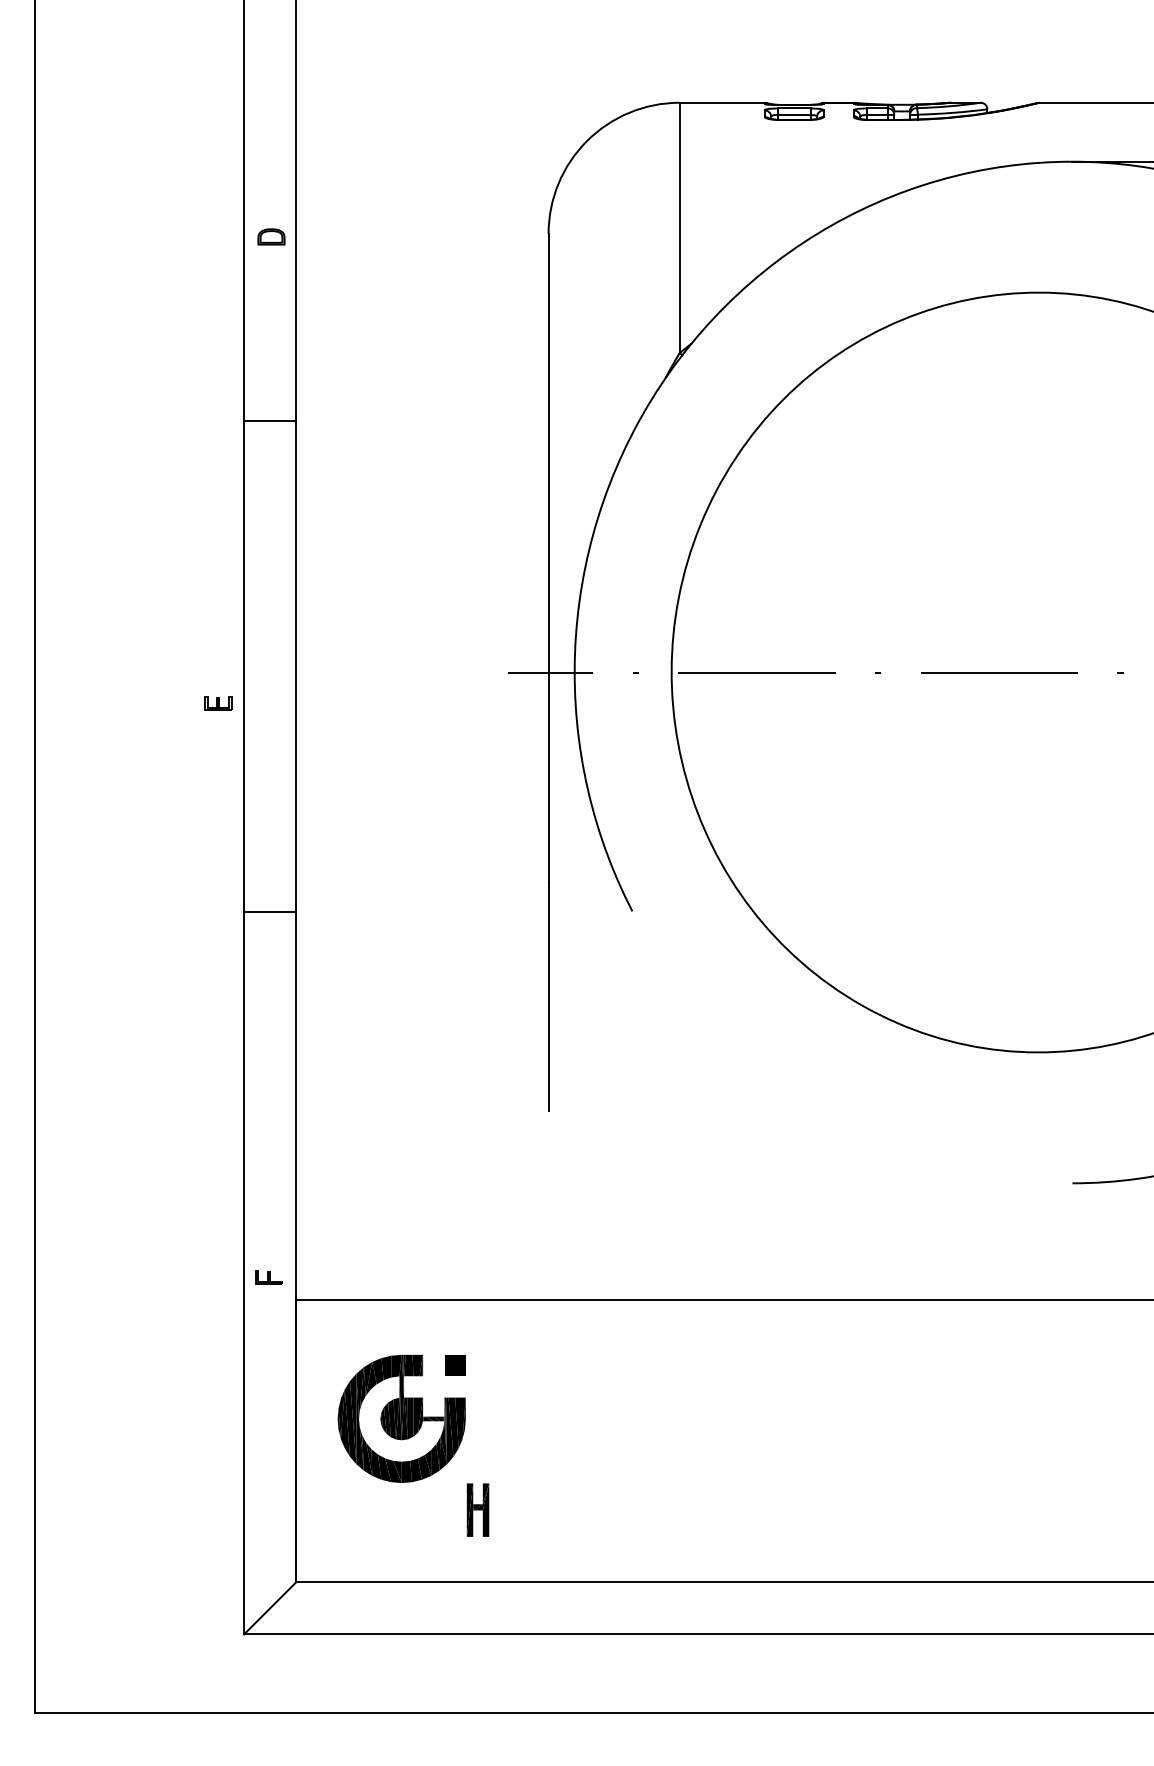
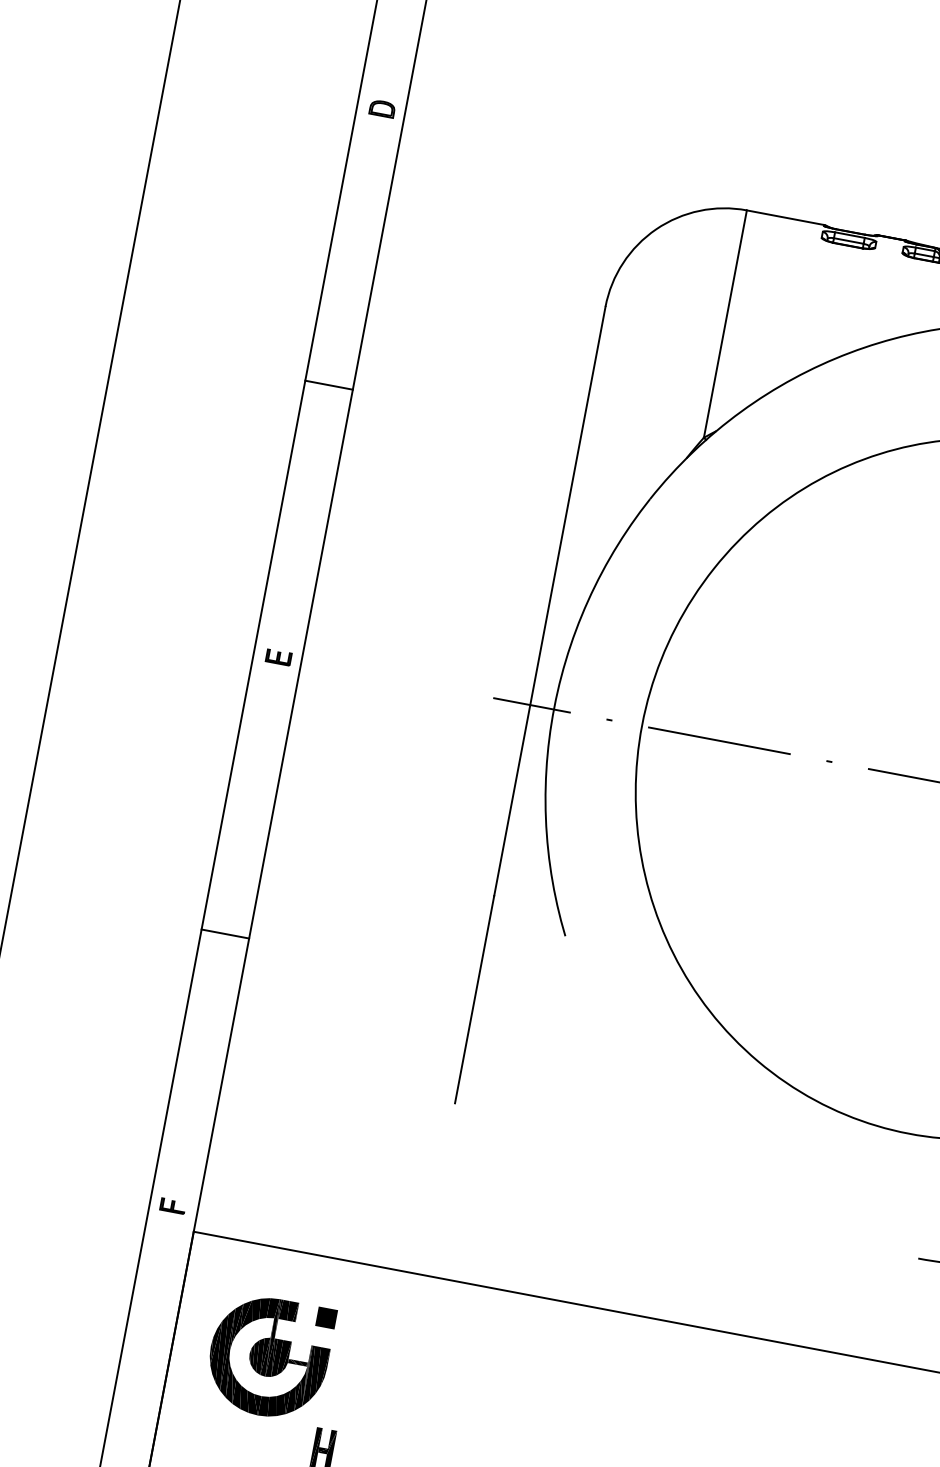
part: (271, 236) -> (382, 108), moved
line: (270, 420) -> (329, 385), moved
part: (218, 703) -> (278, 657), moved
line: (270, 912) -> (225, 934), moved

